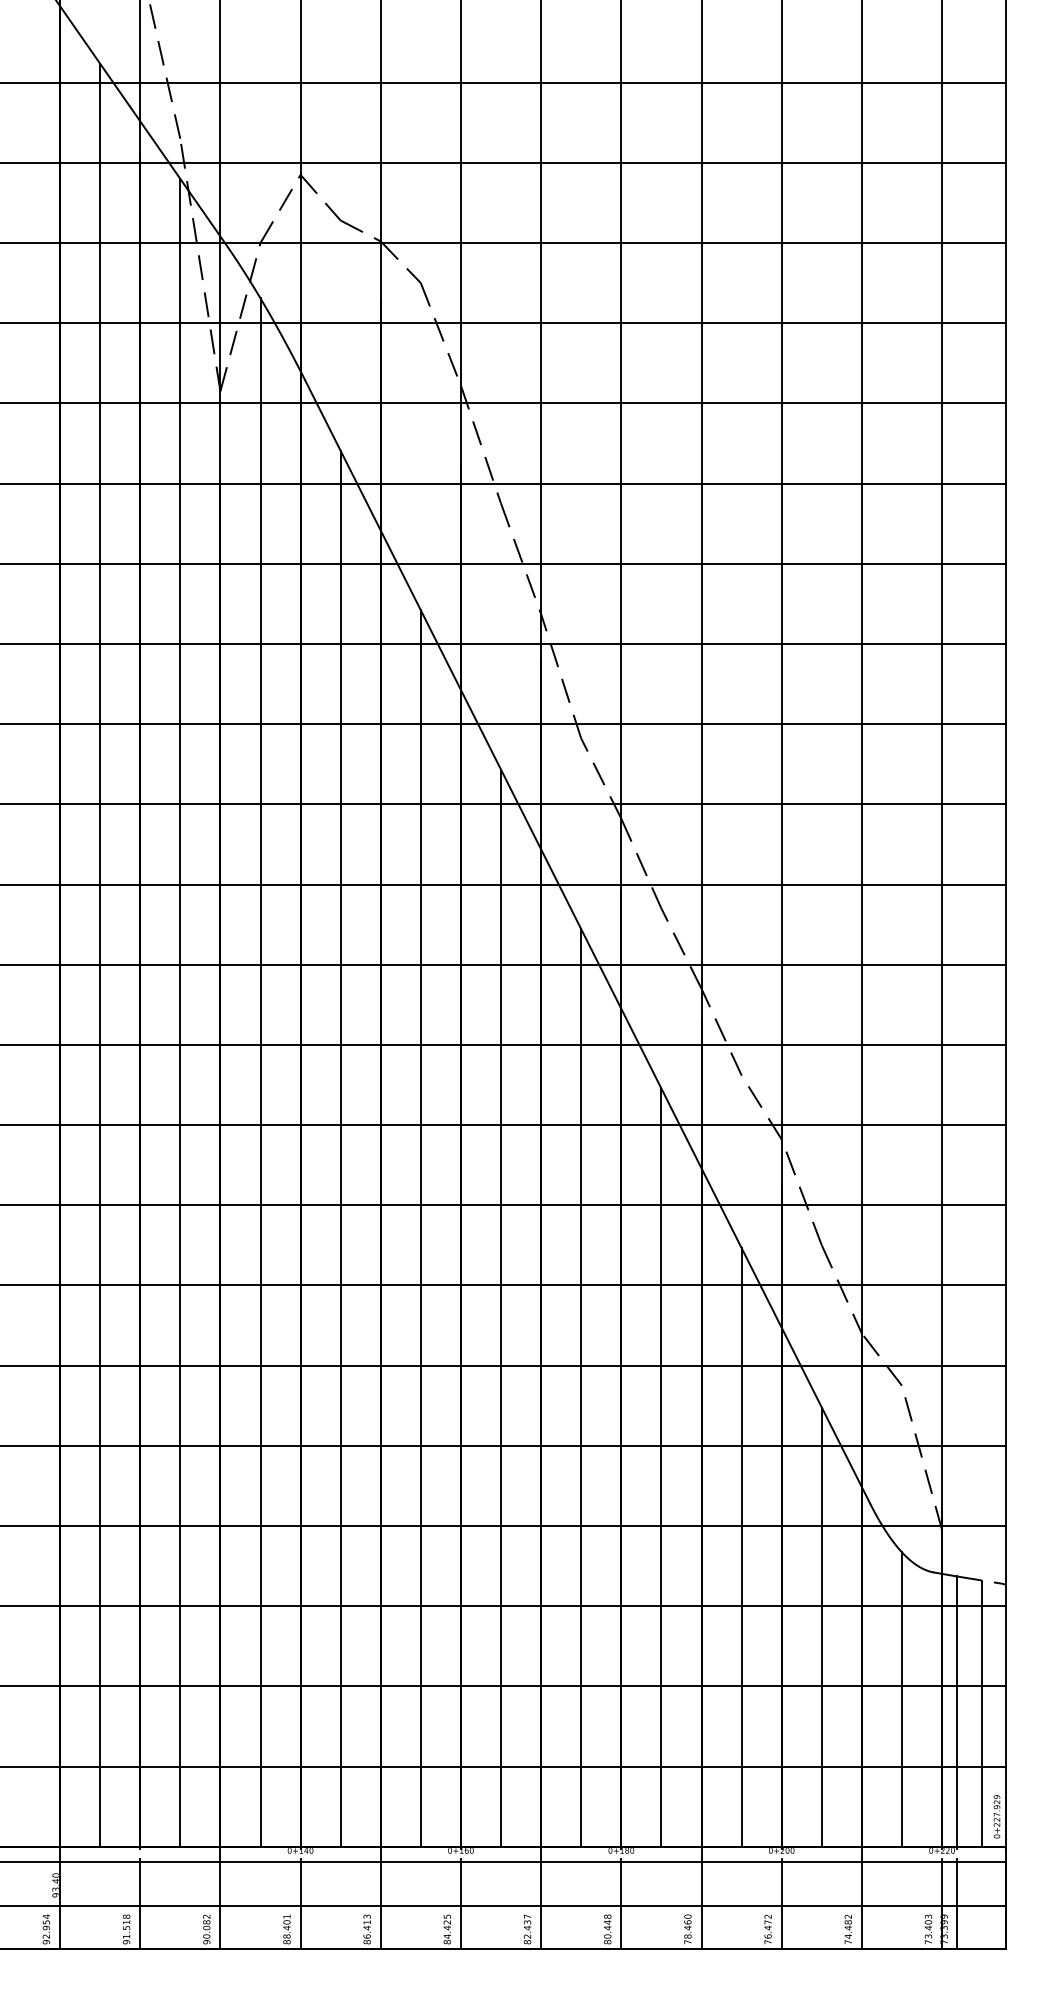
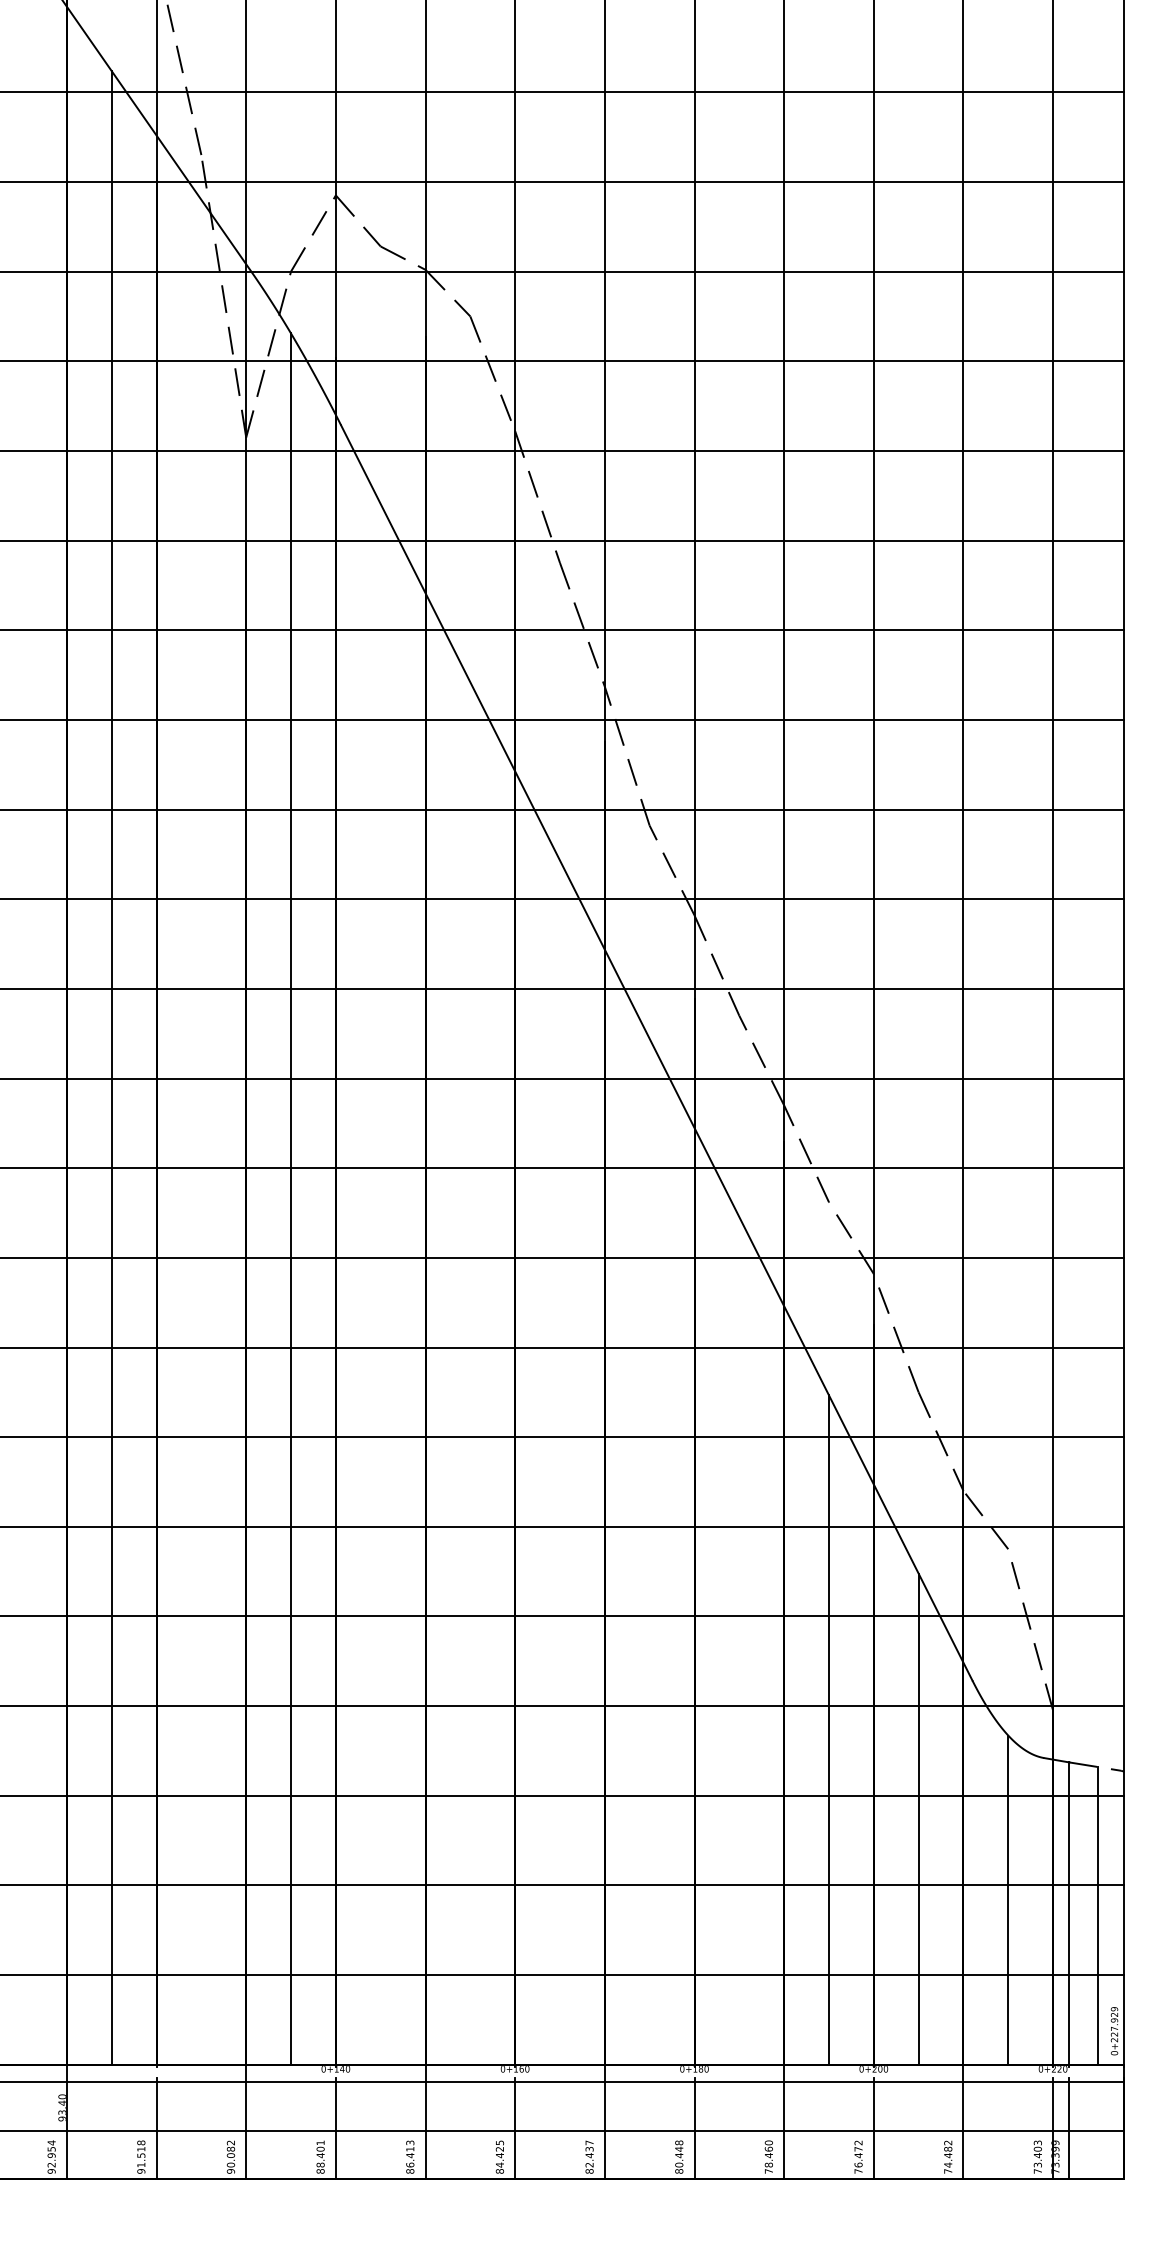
line: (180, 1012) -> (201, 1131), removed
line: (340, 1148) -> (380, 1284), removed
line: (421, 1228) -> (470, 1373), removed
line: (501, 1308) -> (560, 1462), removed
line: (581, 1387) -> (649, 1551), removed
line: (661, 1467) -> (739, 1640), removed

